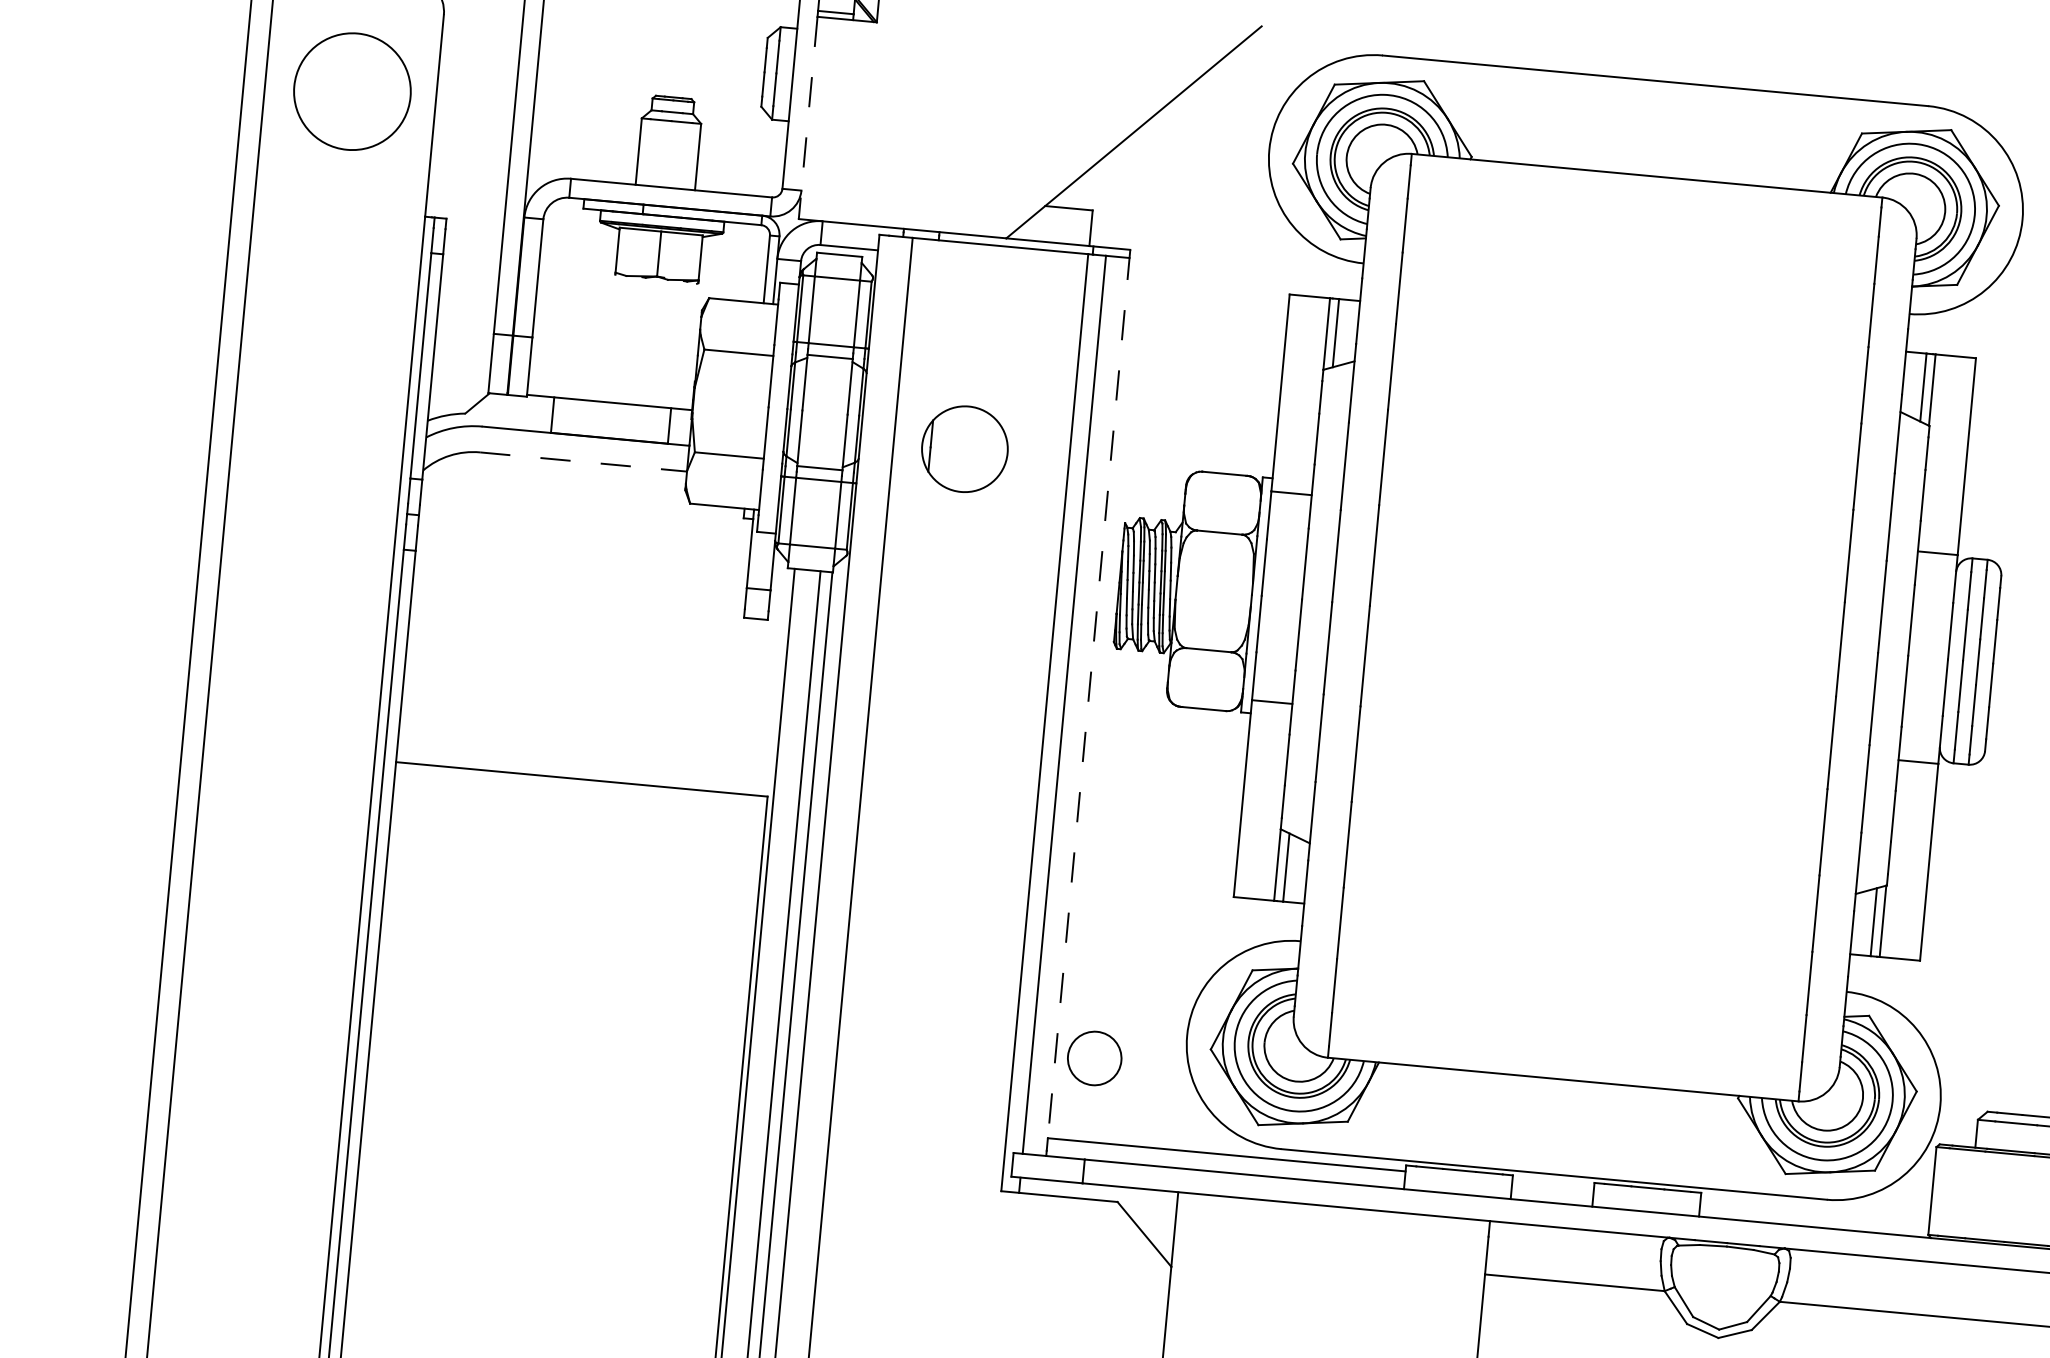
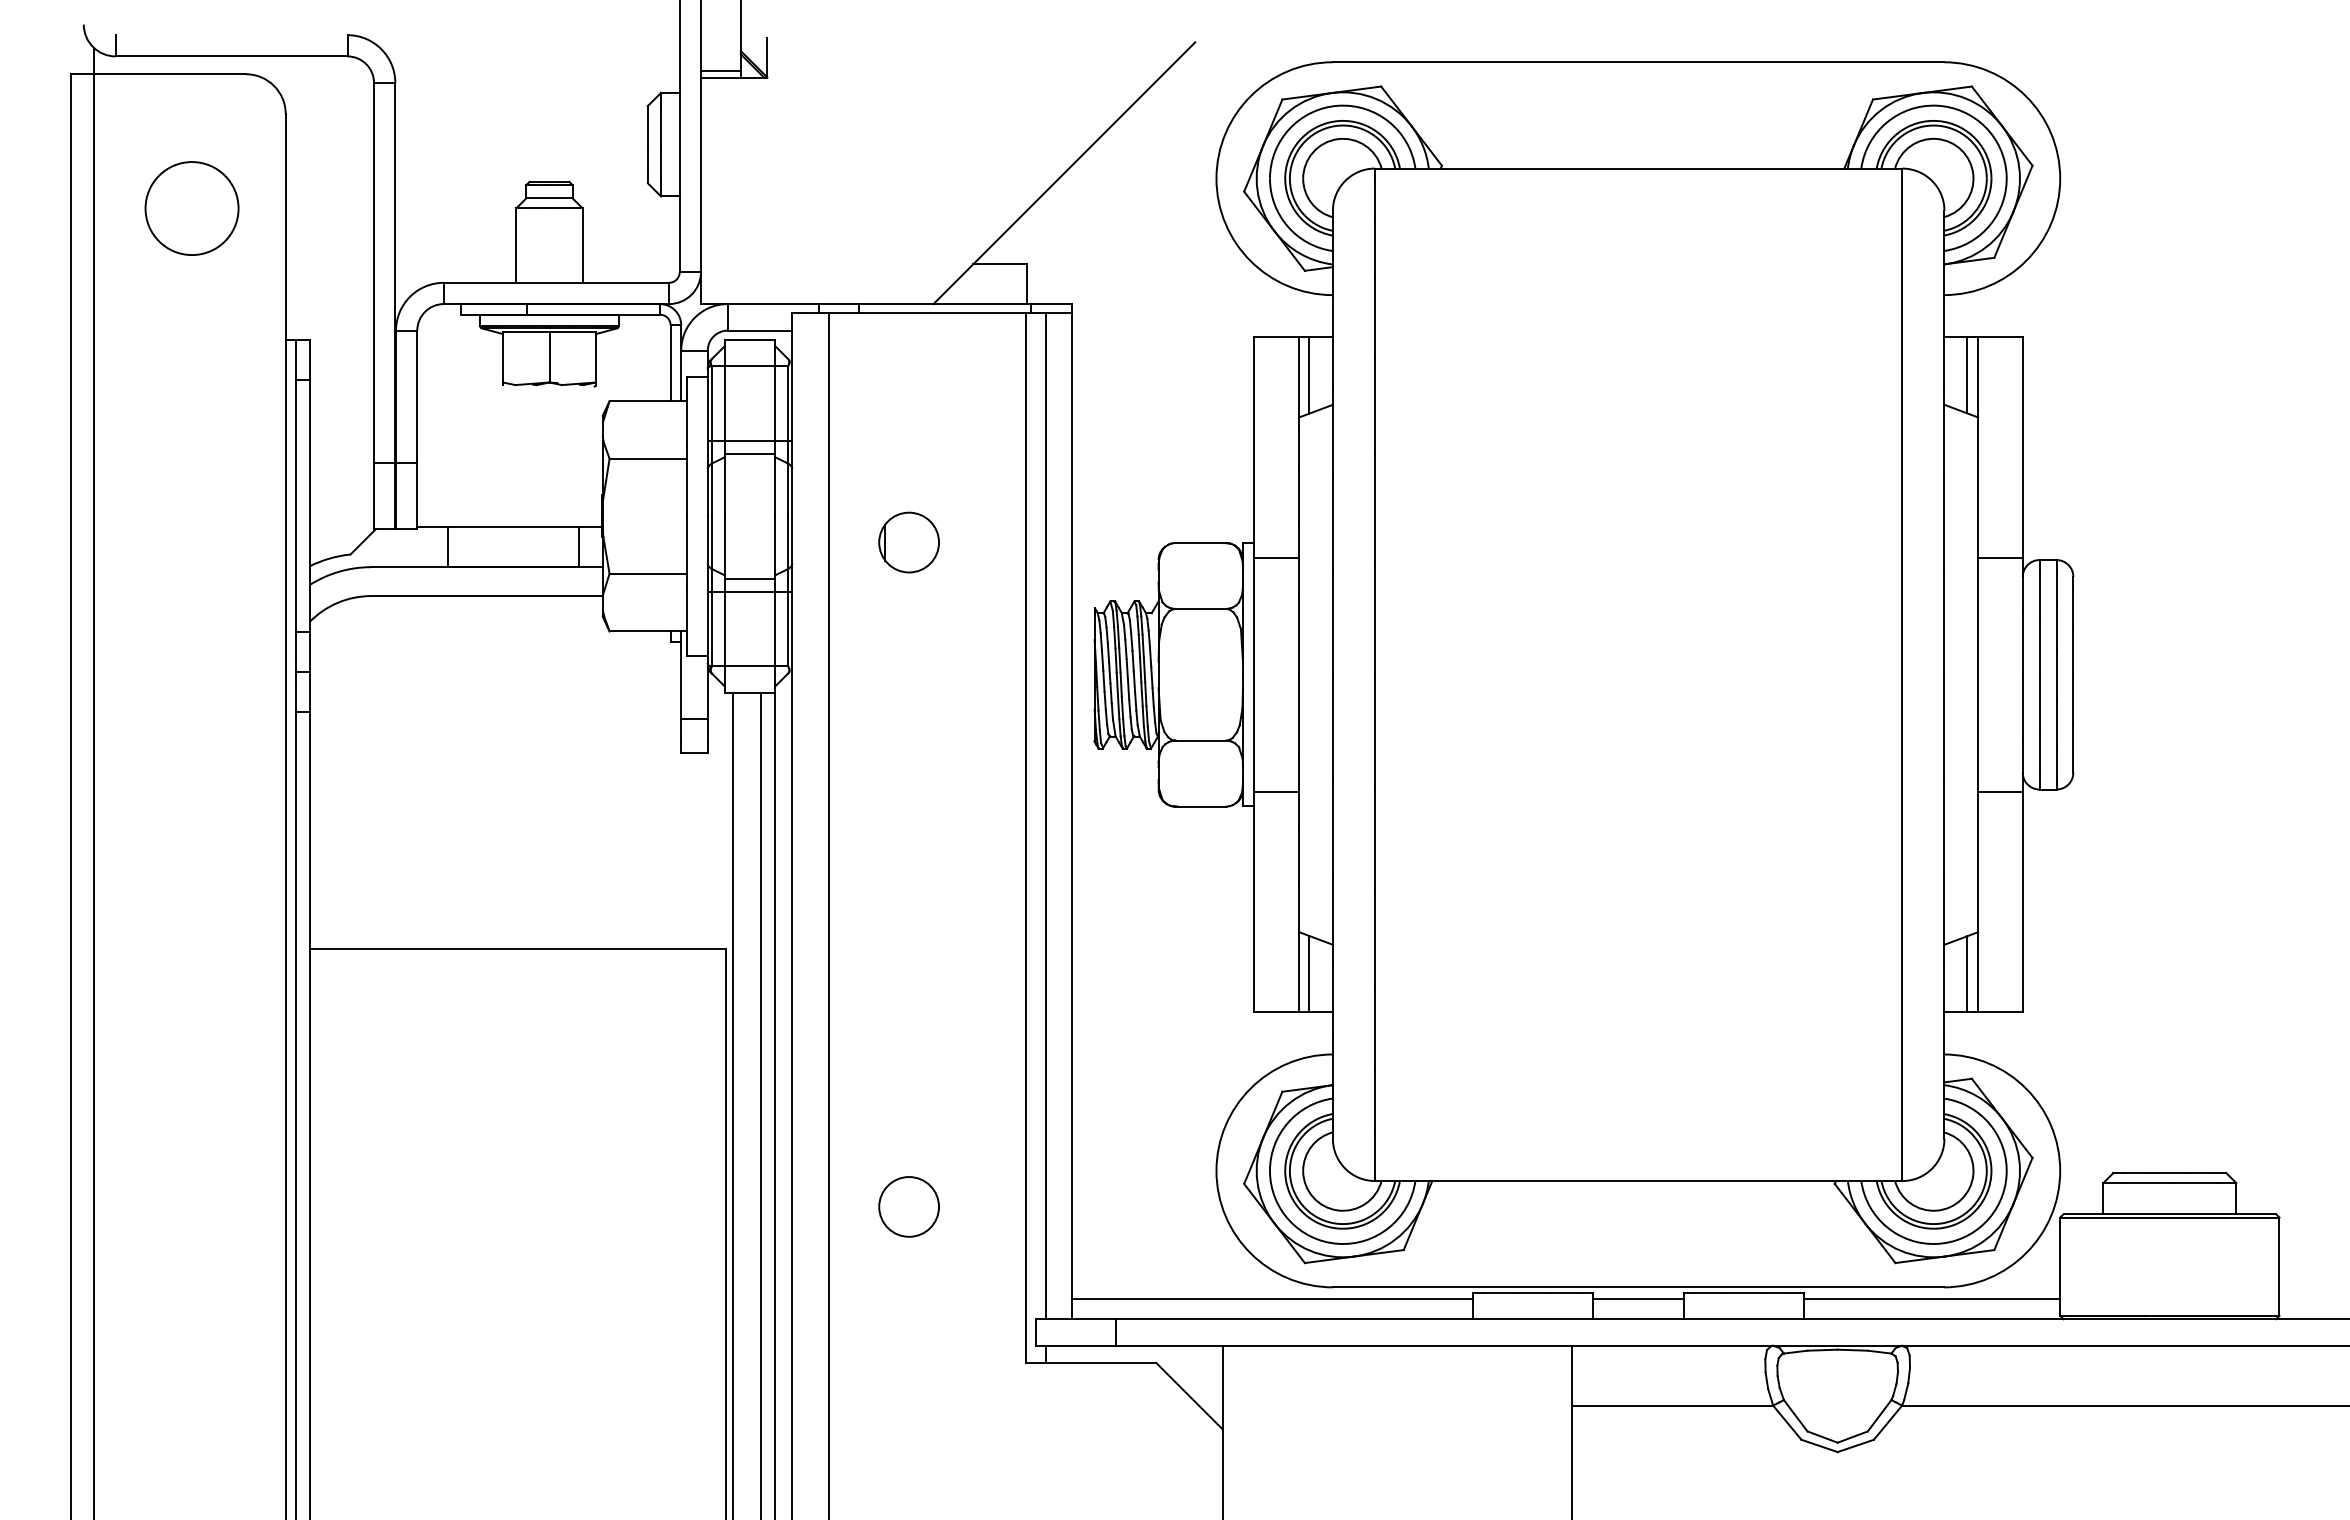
circle: (351, 91) -> (191, 208), size x0.71
line: (807, 118) -> (700, 191), dashed -> solid
part: (964, 449) -> (908, 542), size x0.62
line: (583, 462) -> (486, 596), dashed -> solid
line: (1089, 693) -> (1072, 801), dashed -> solid
circle: (1094, 1058) -> (908, 1206), moved
line: (1553, 1185) -> (1638, 1299), added
line: (1814, 1209) -> (1931, 1299), added

